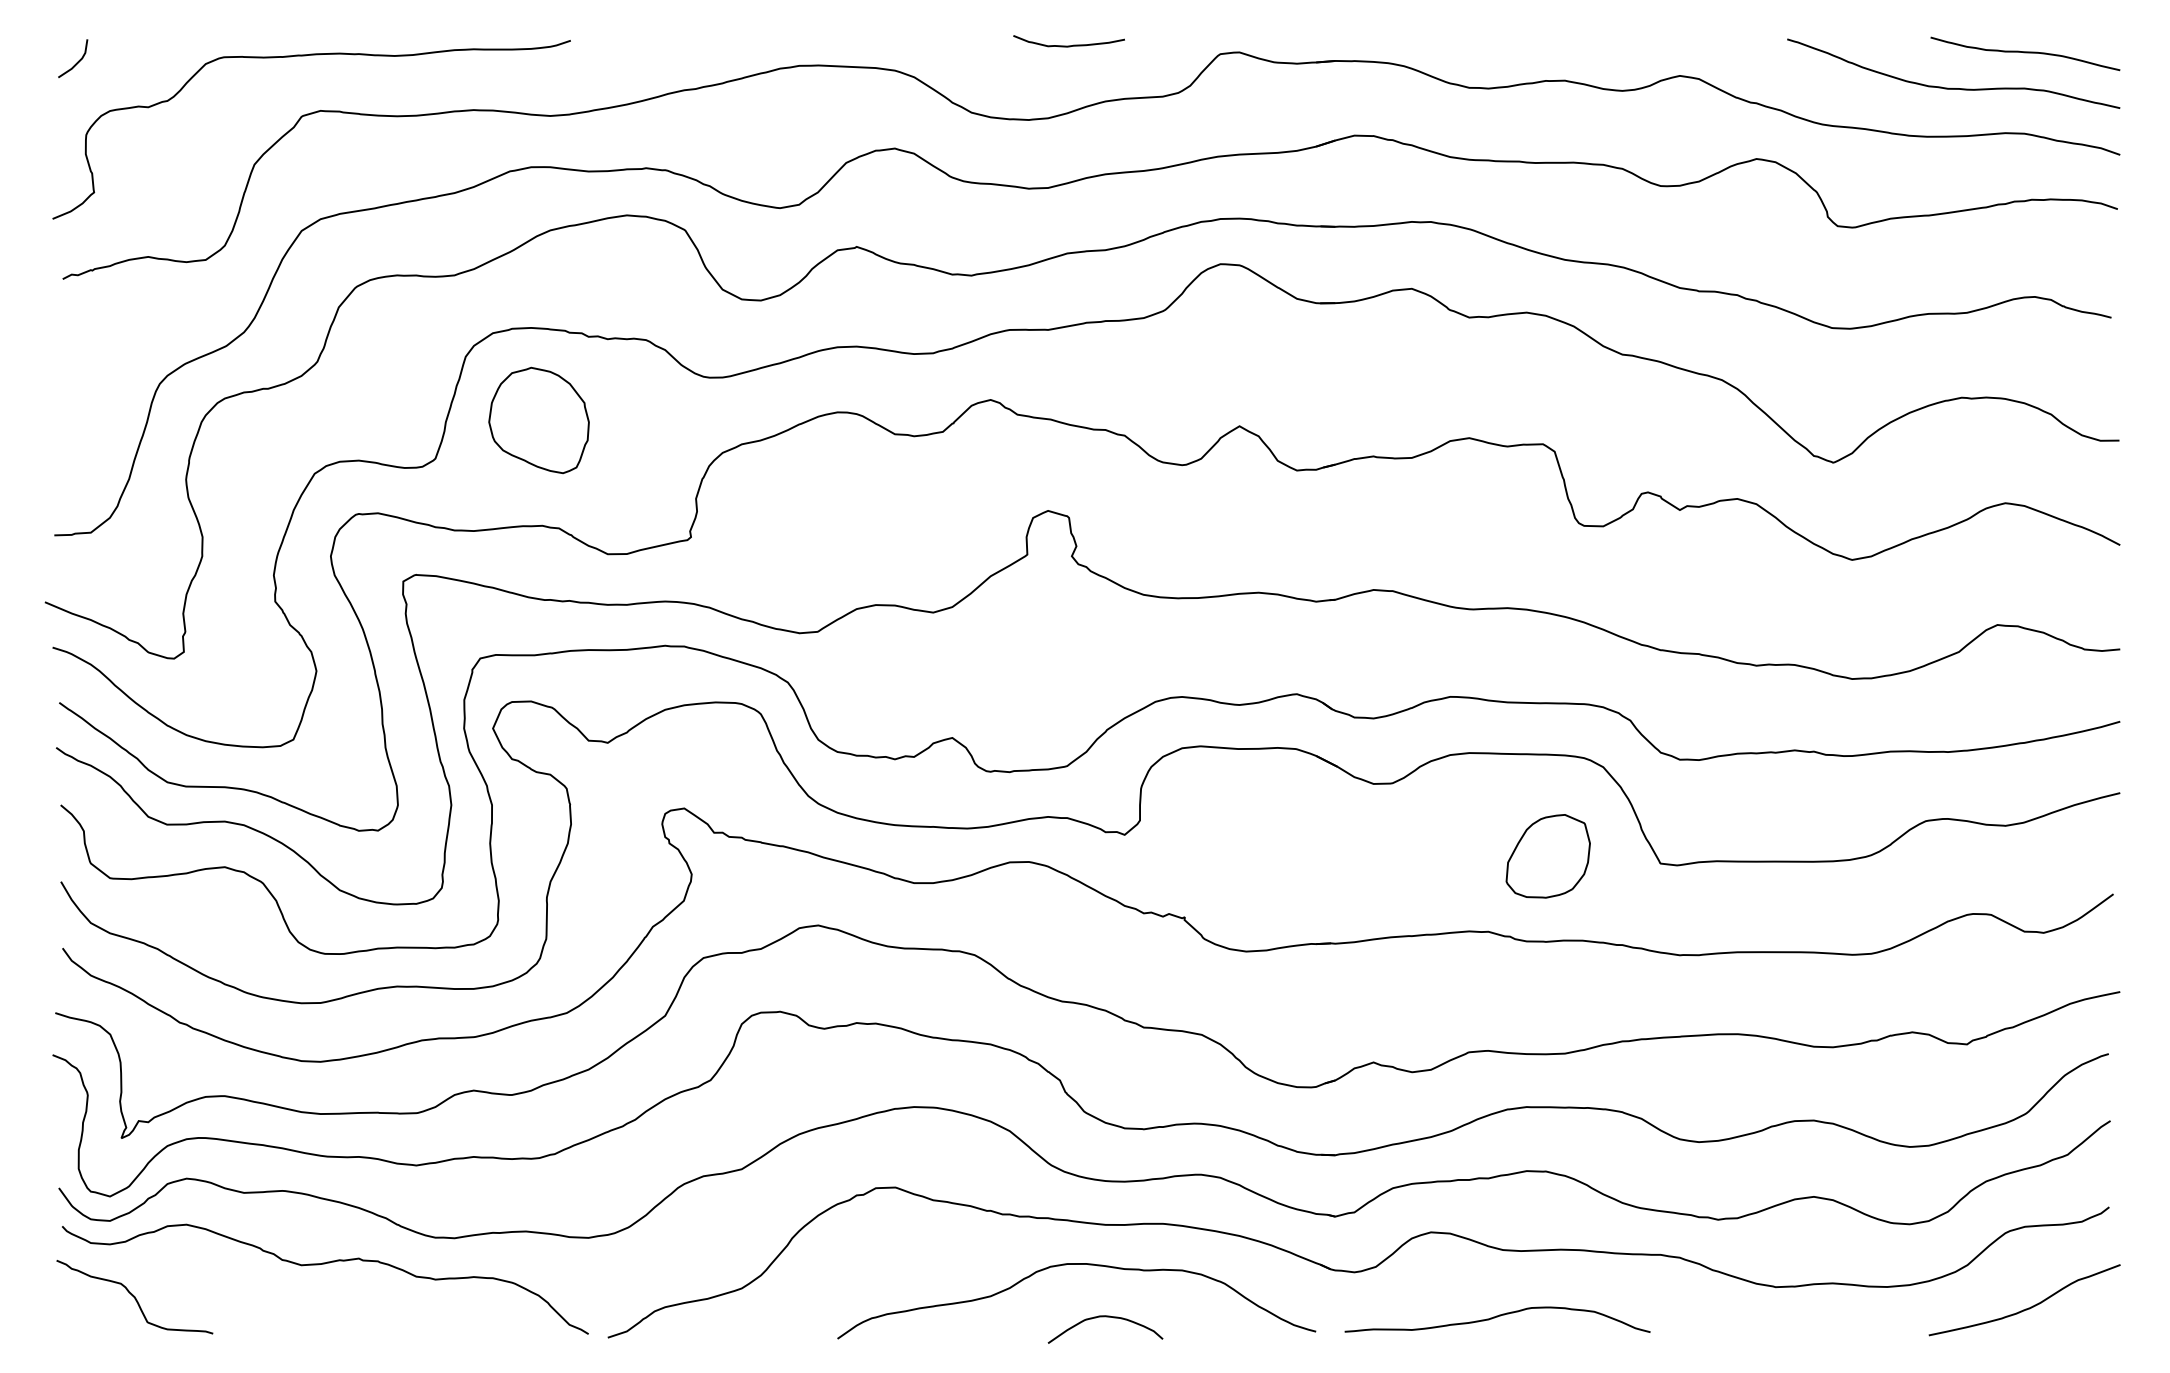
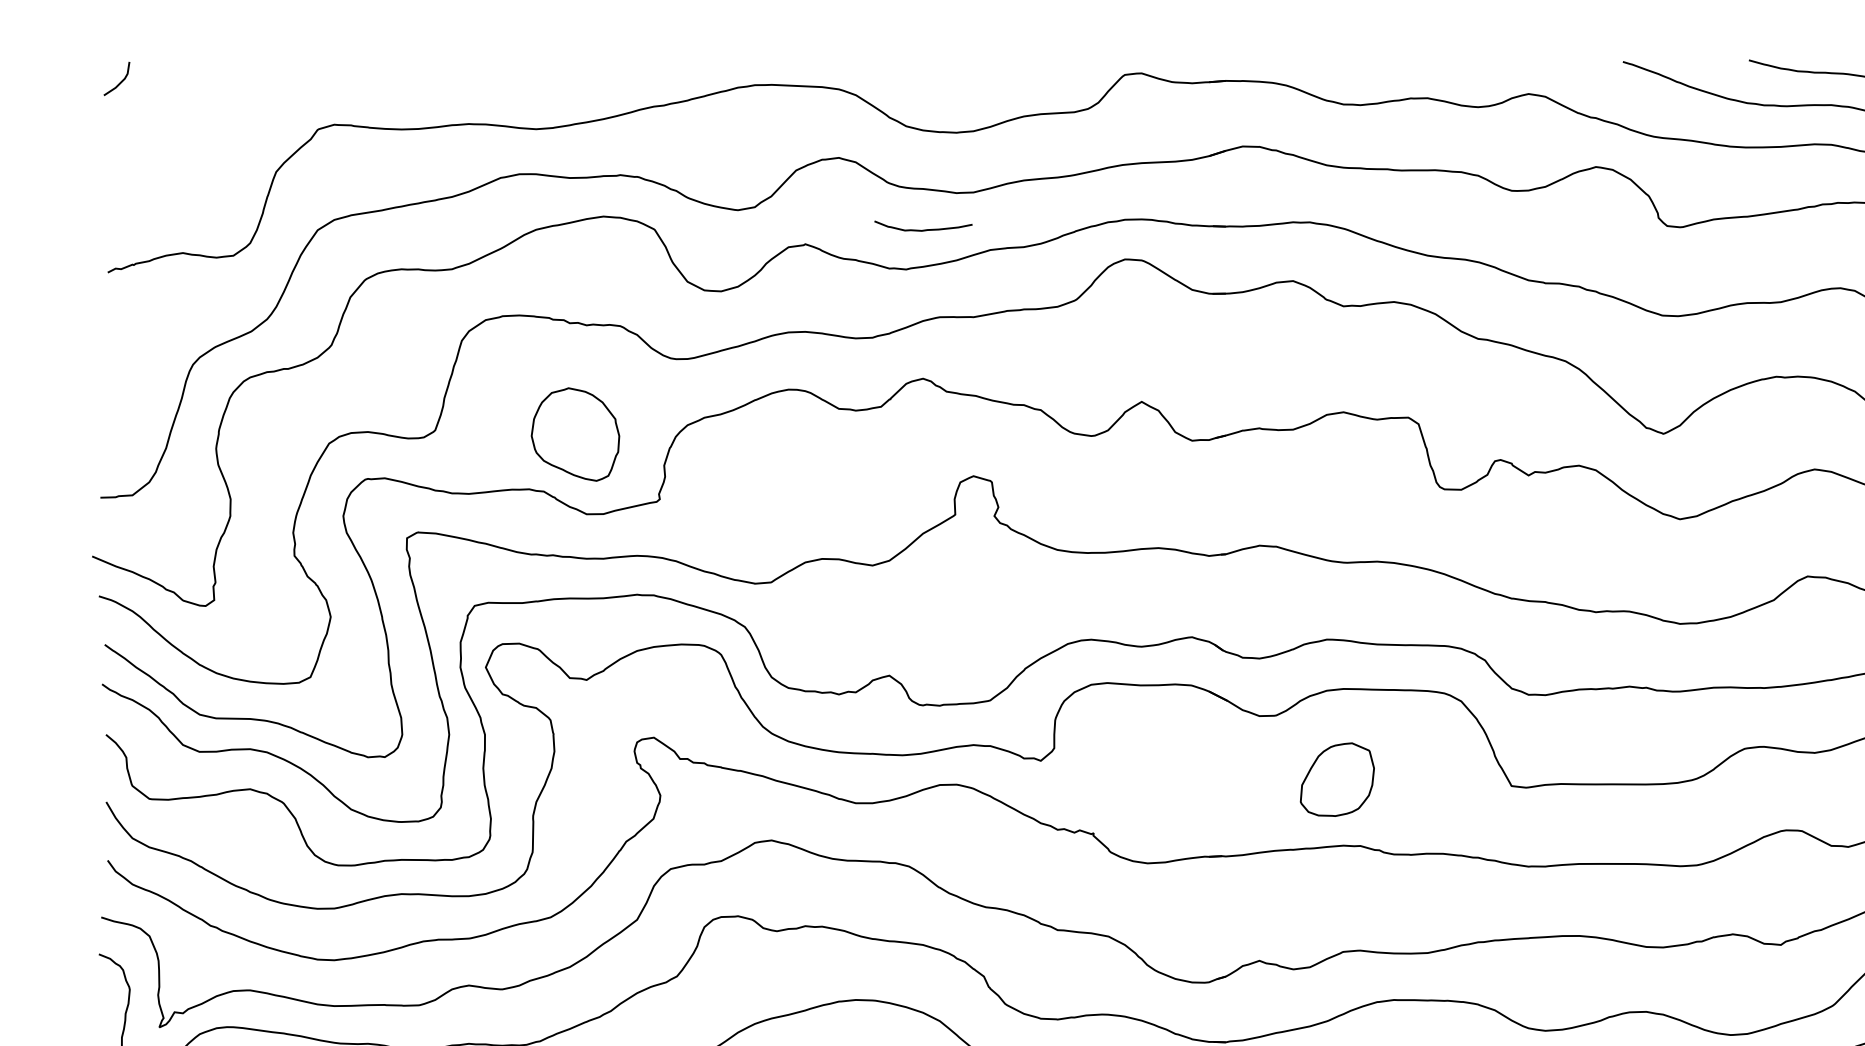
curve: (1068, 45) -> (922, 229), moved
curve: (305, 56) -> (321, 76), removed
part: (538, 420) -> (574, 434), moved
part: (1547, 856) -> (1336, 779), moved

